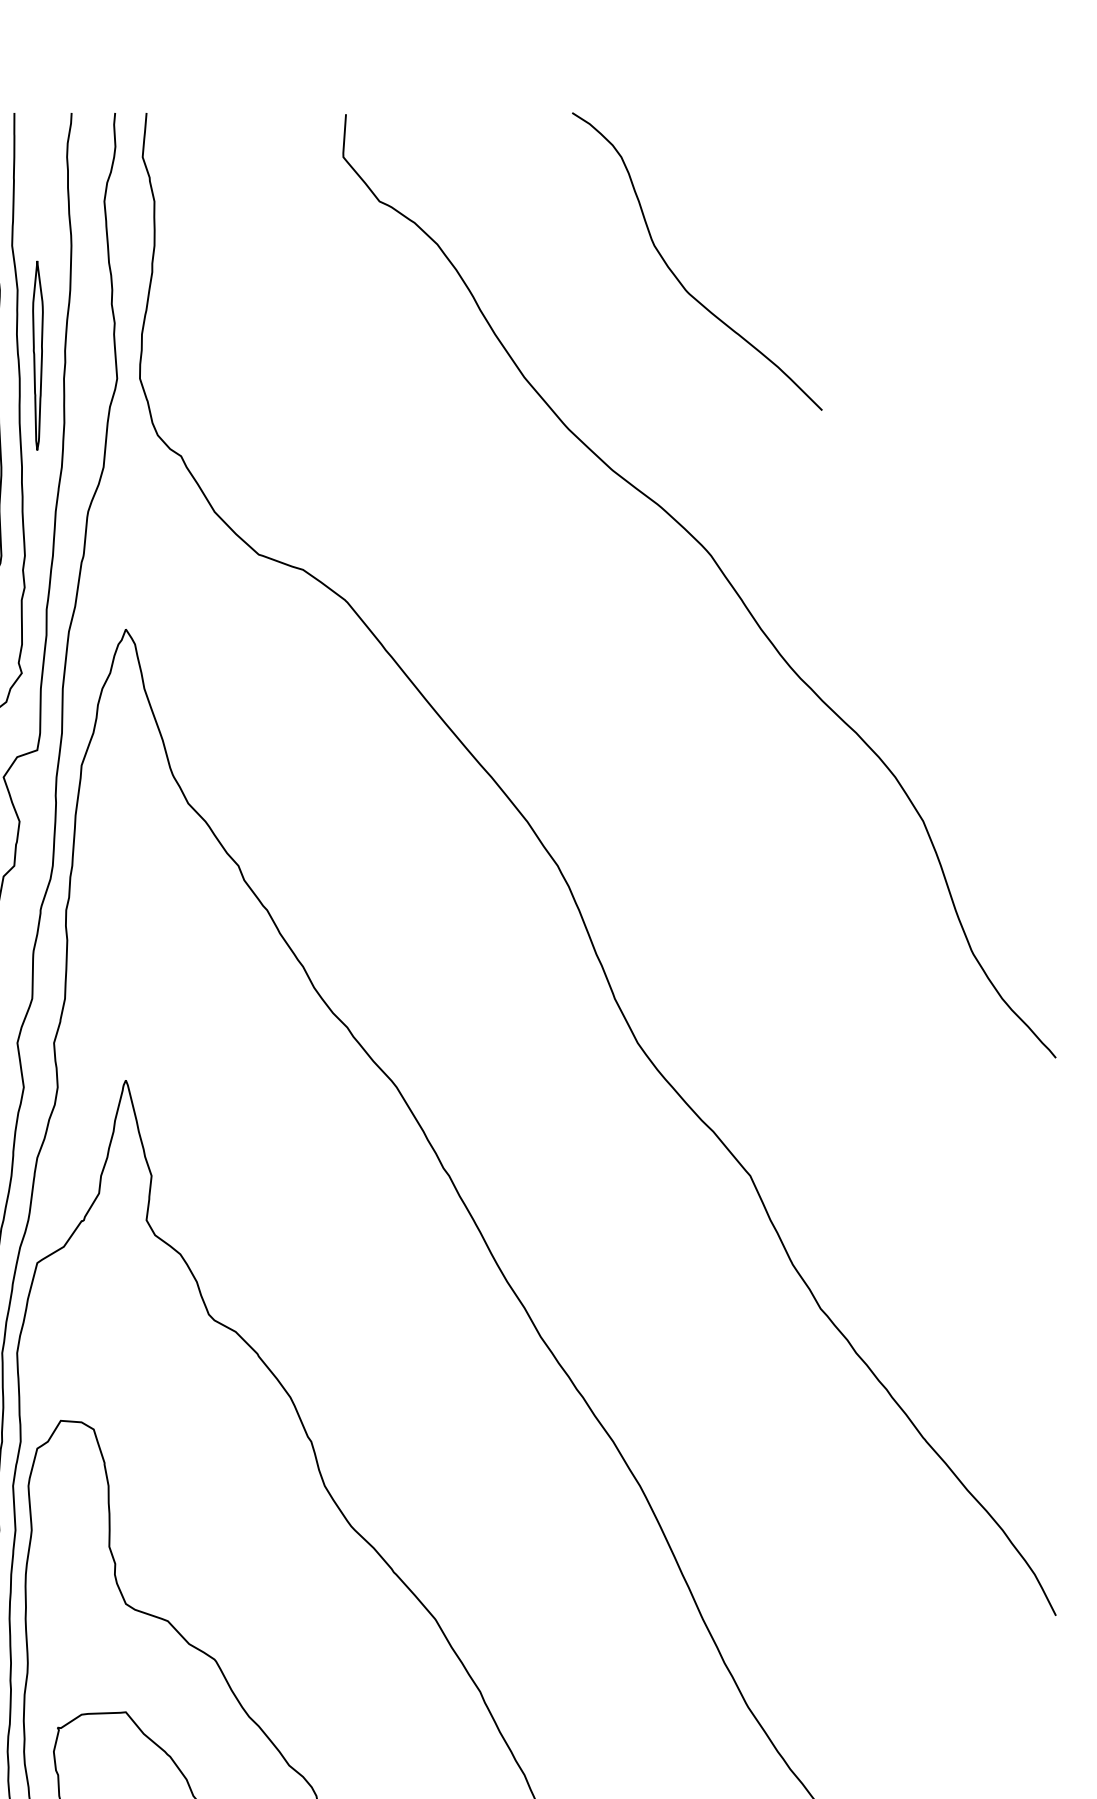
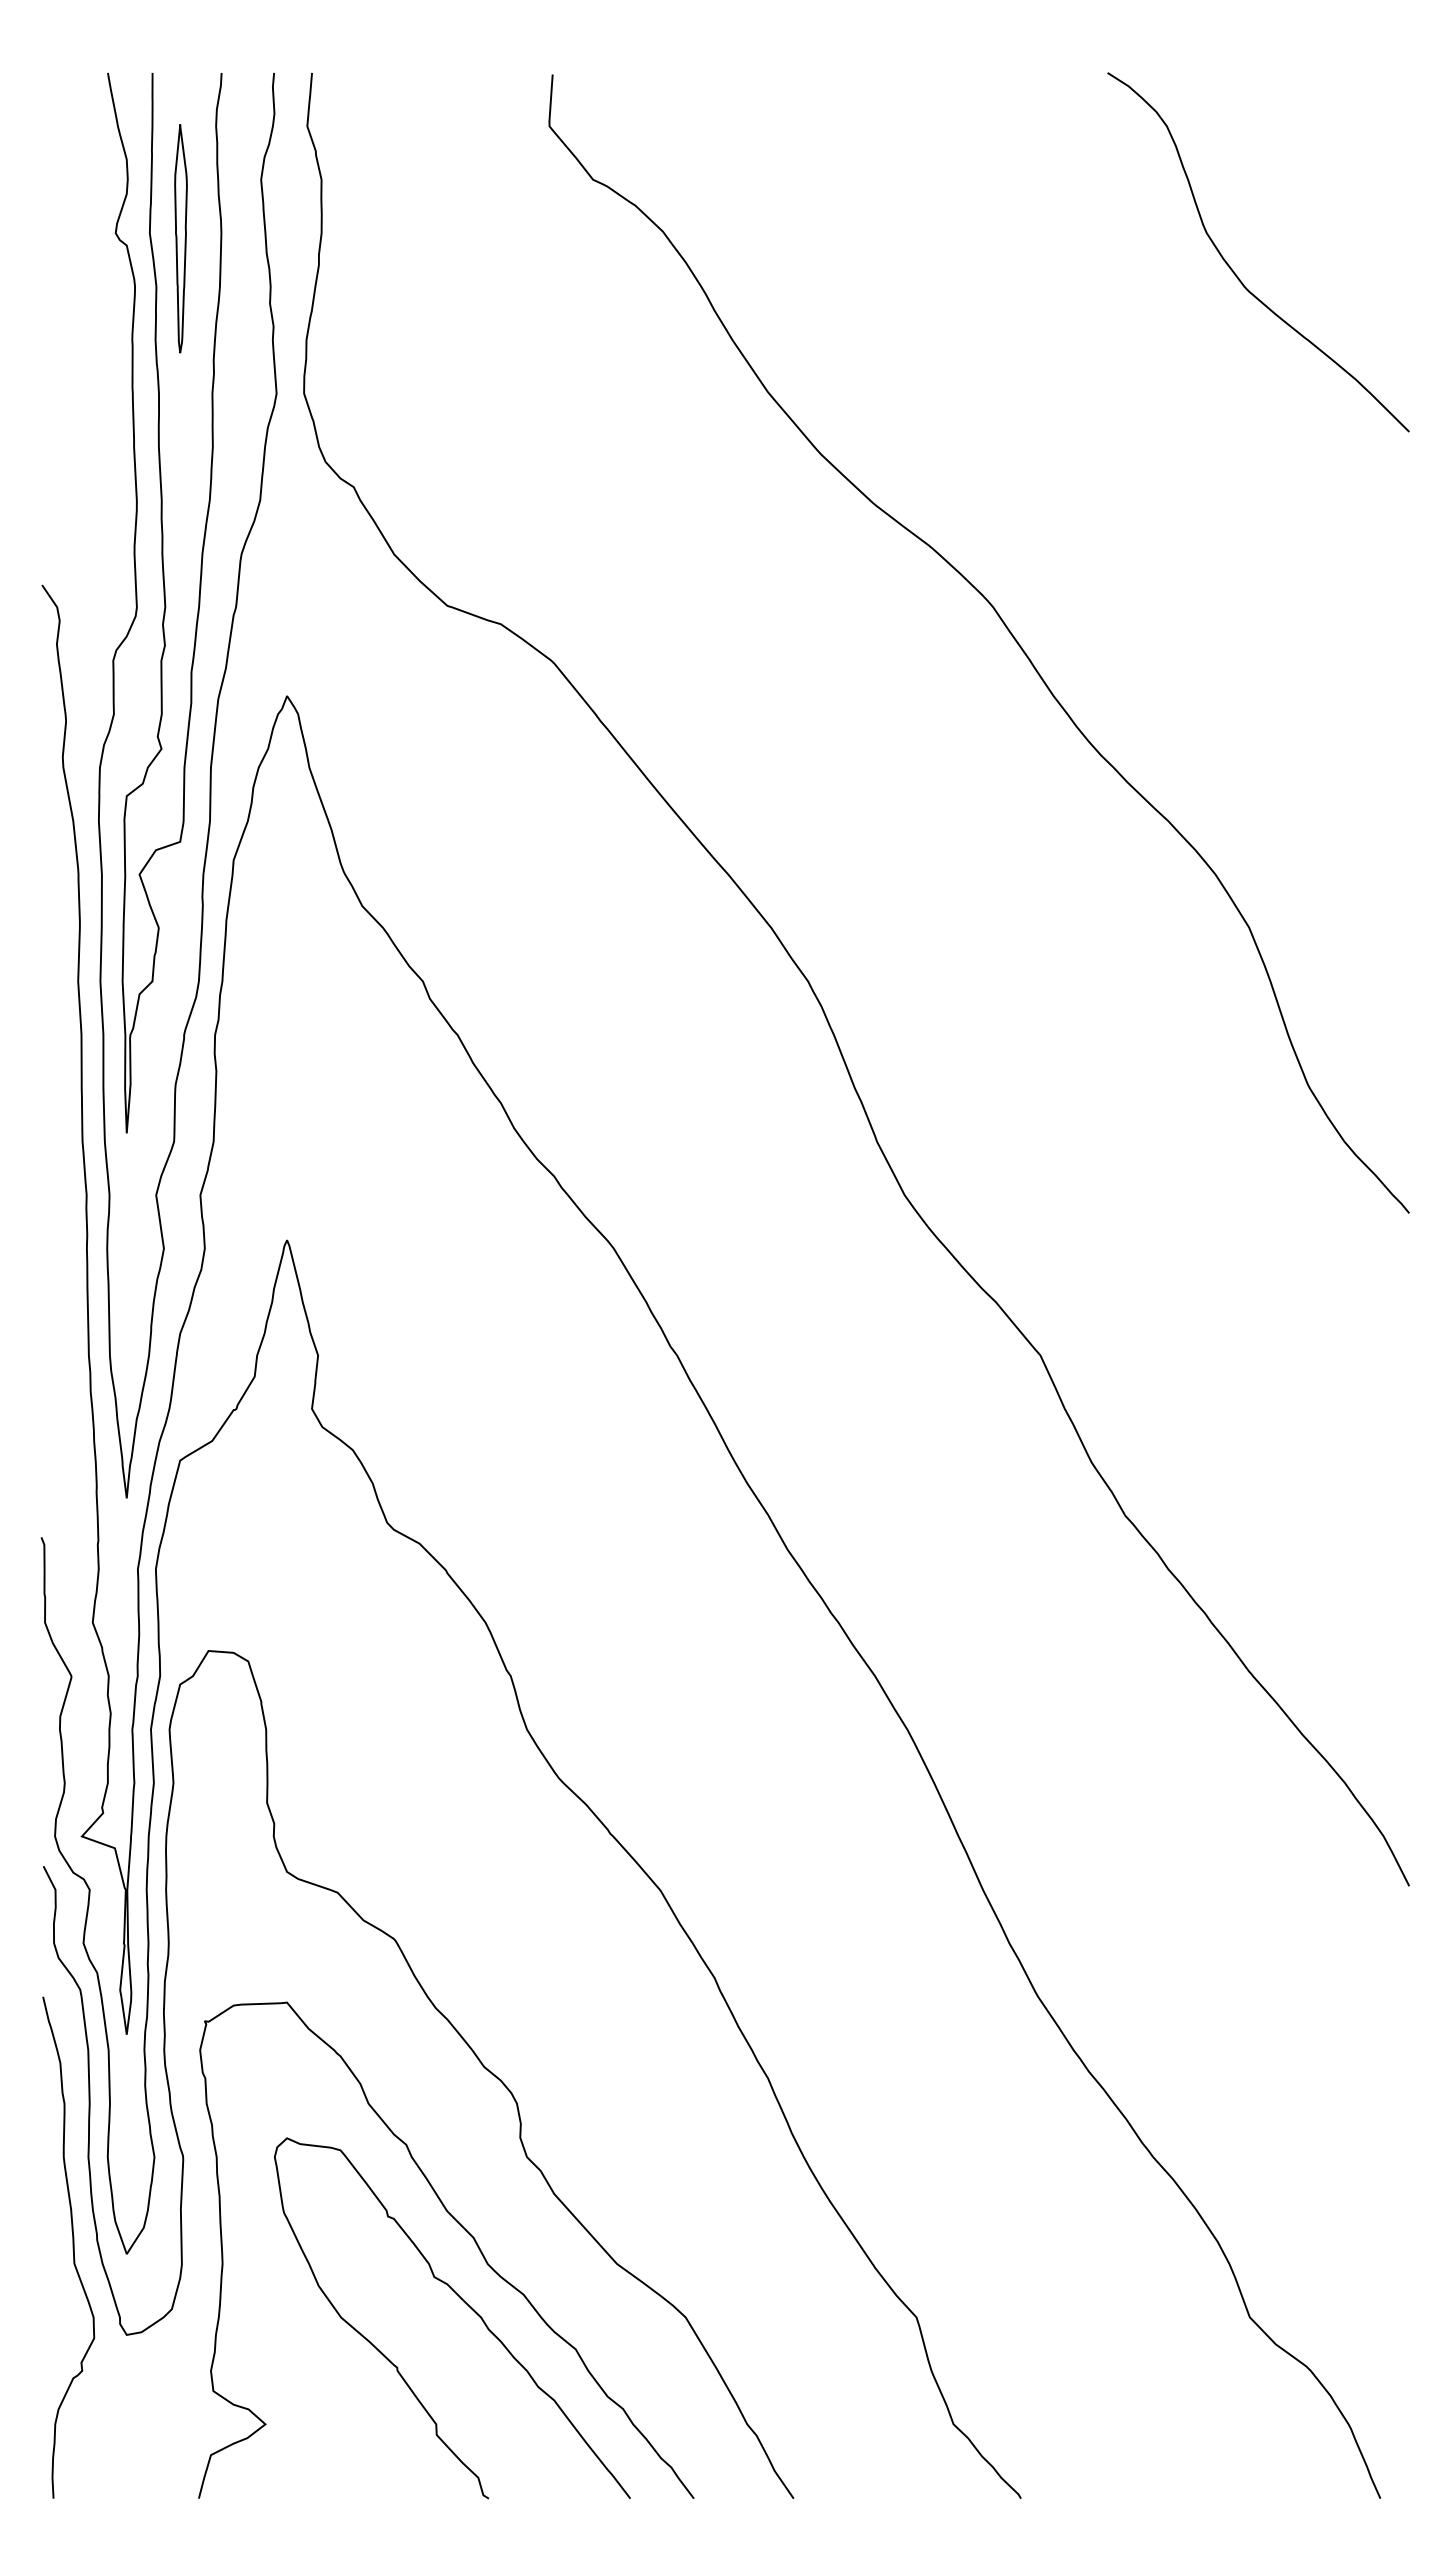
curve: (677, 277) -> (1234, 271), moved
part: (37, 355) -> (180, 238), moved

